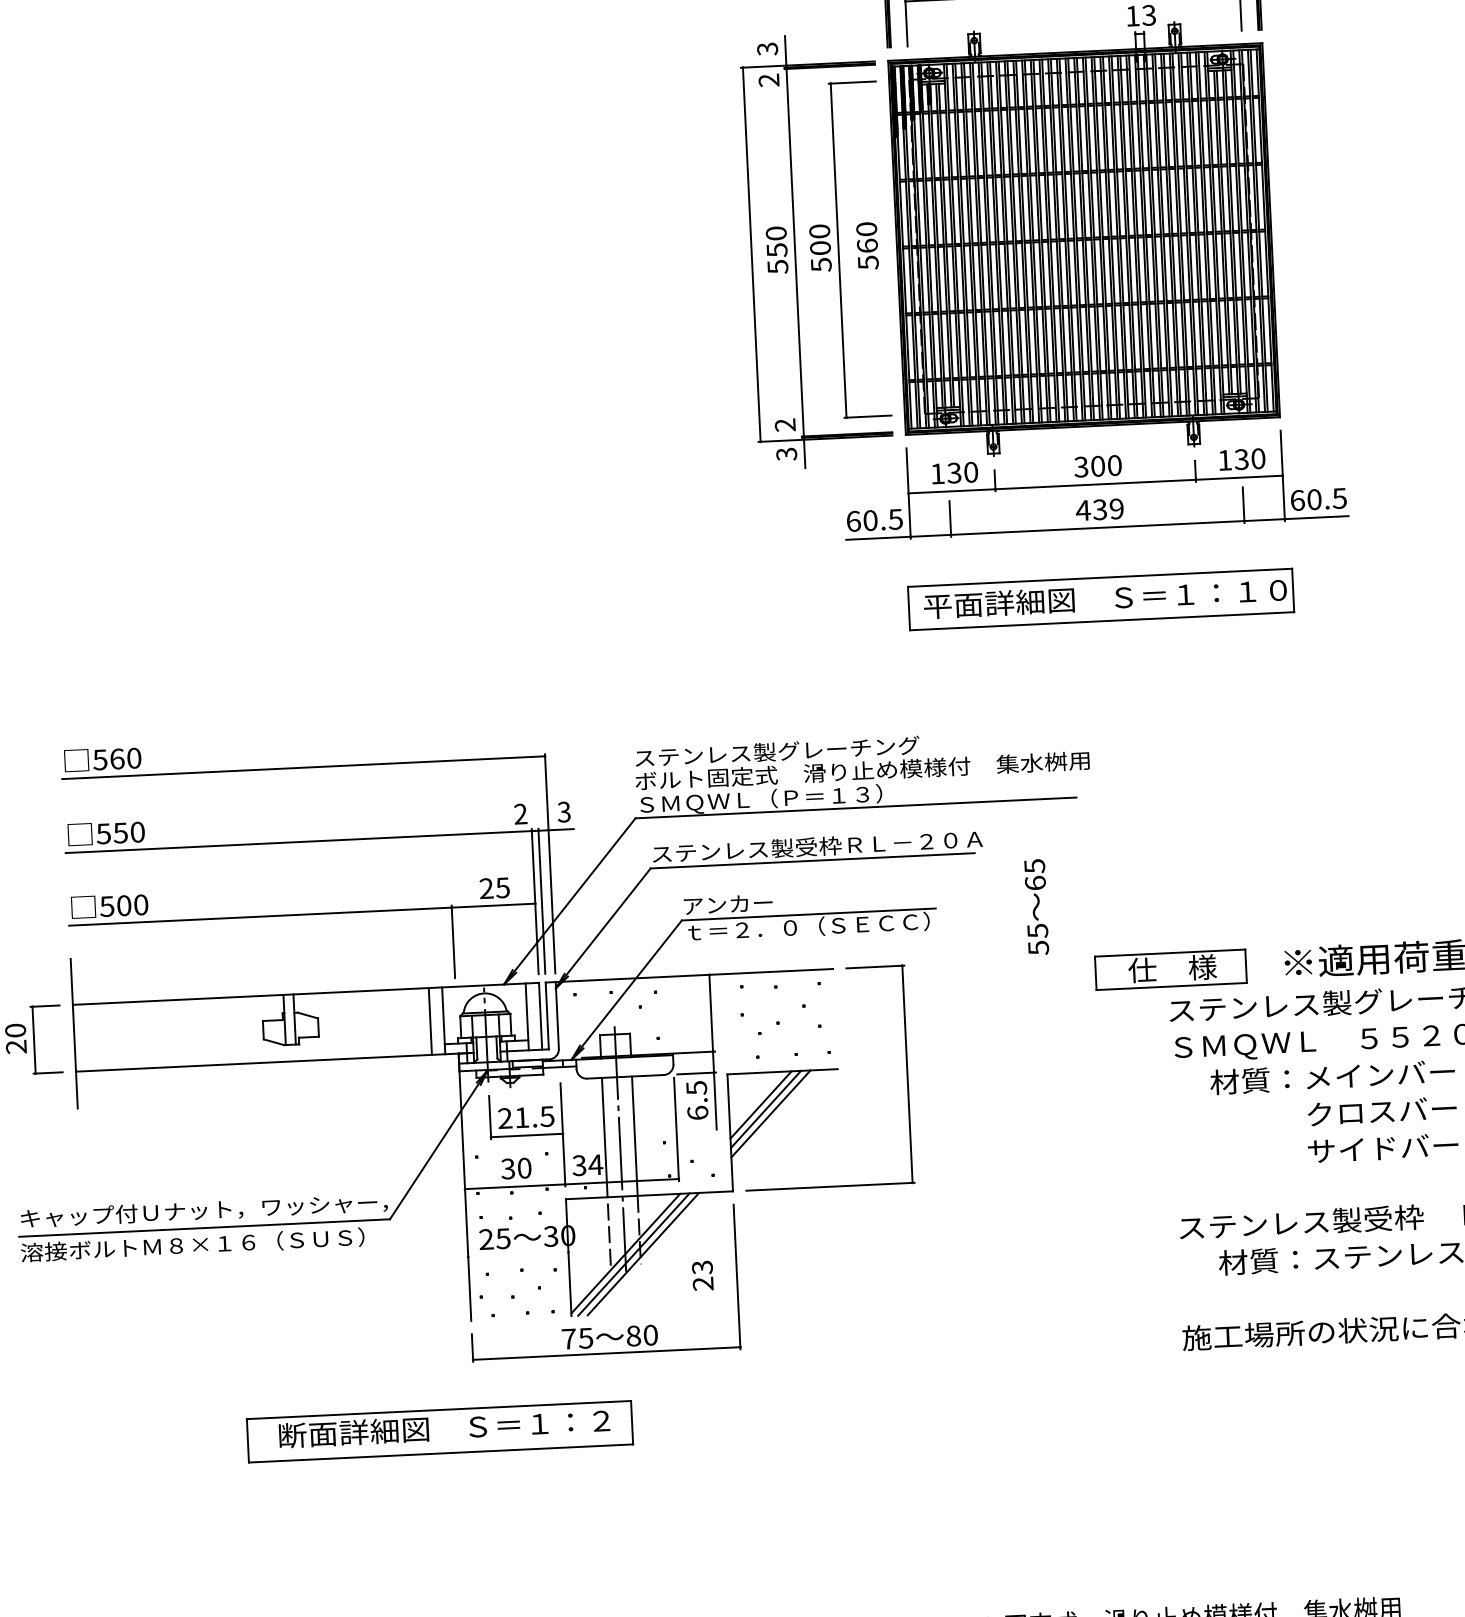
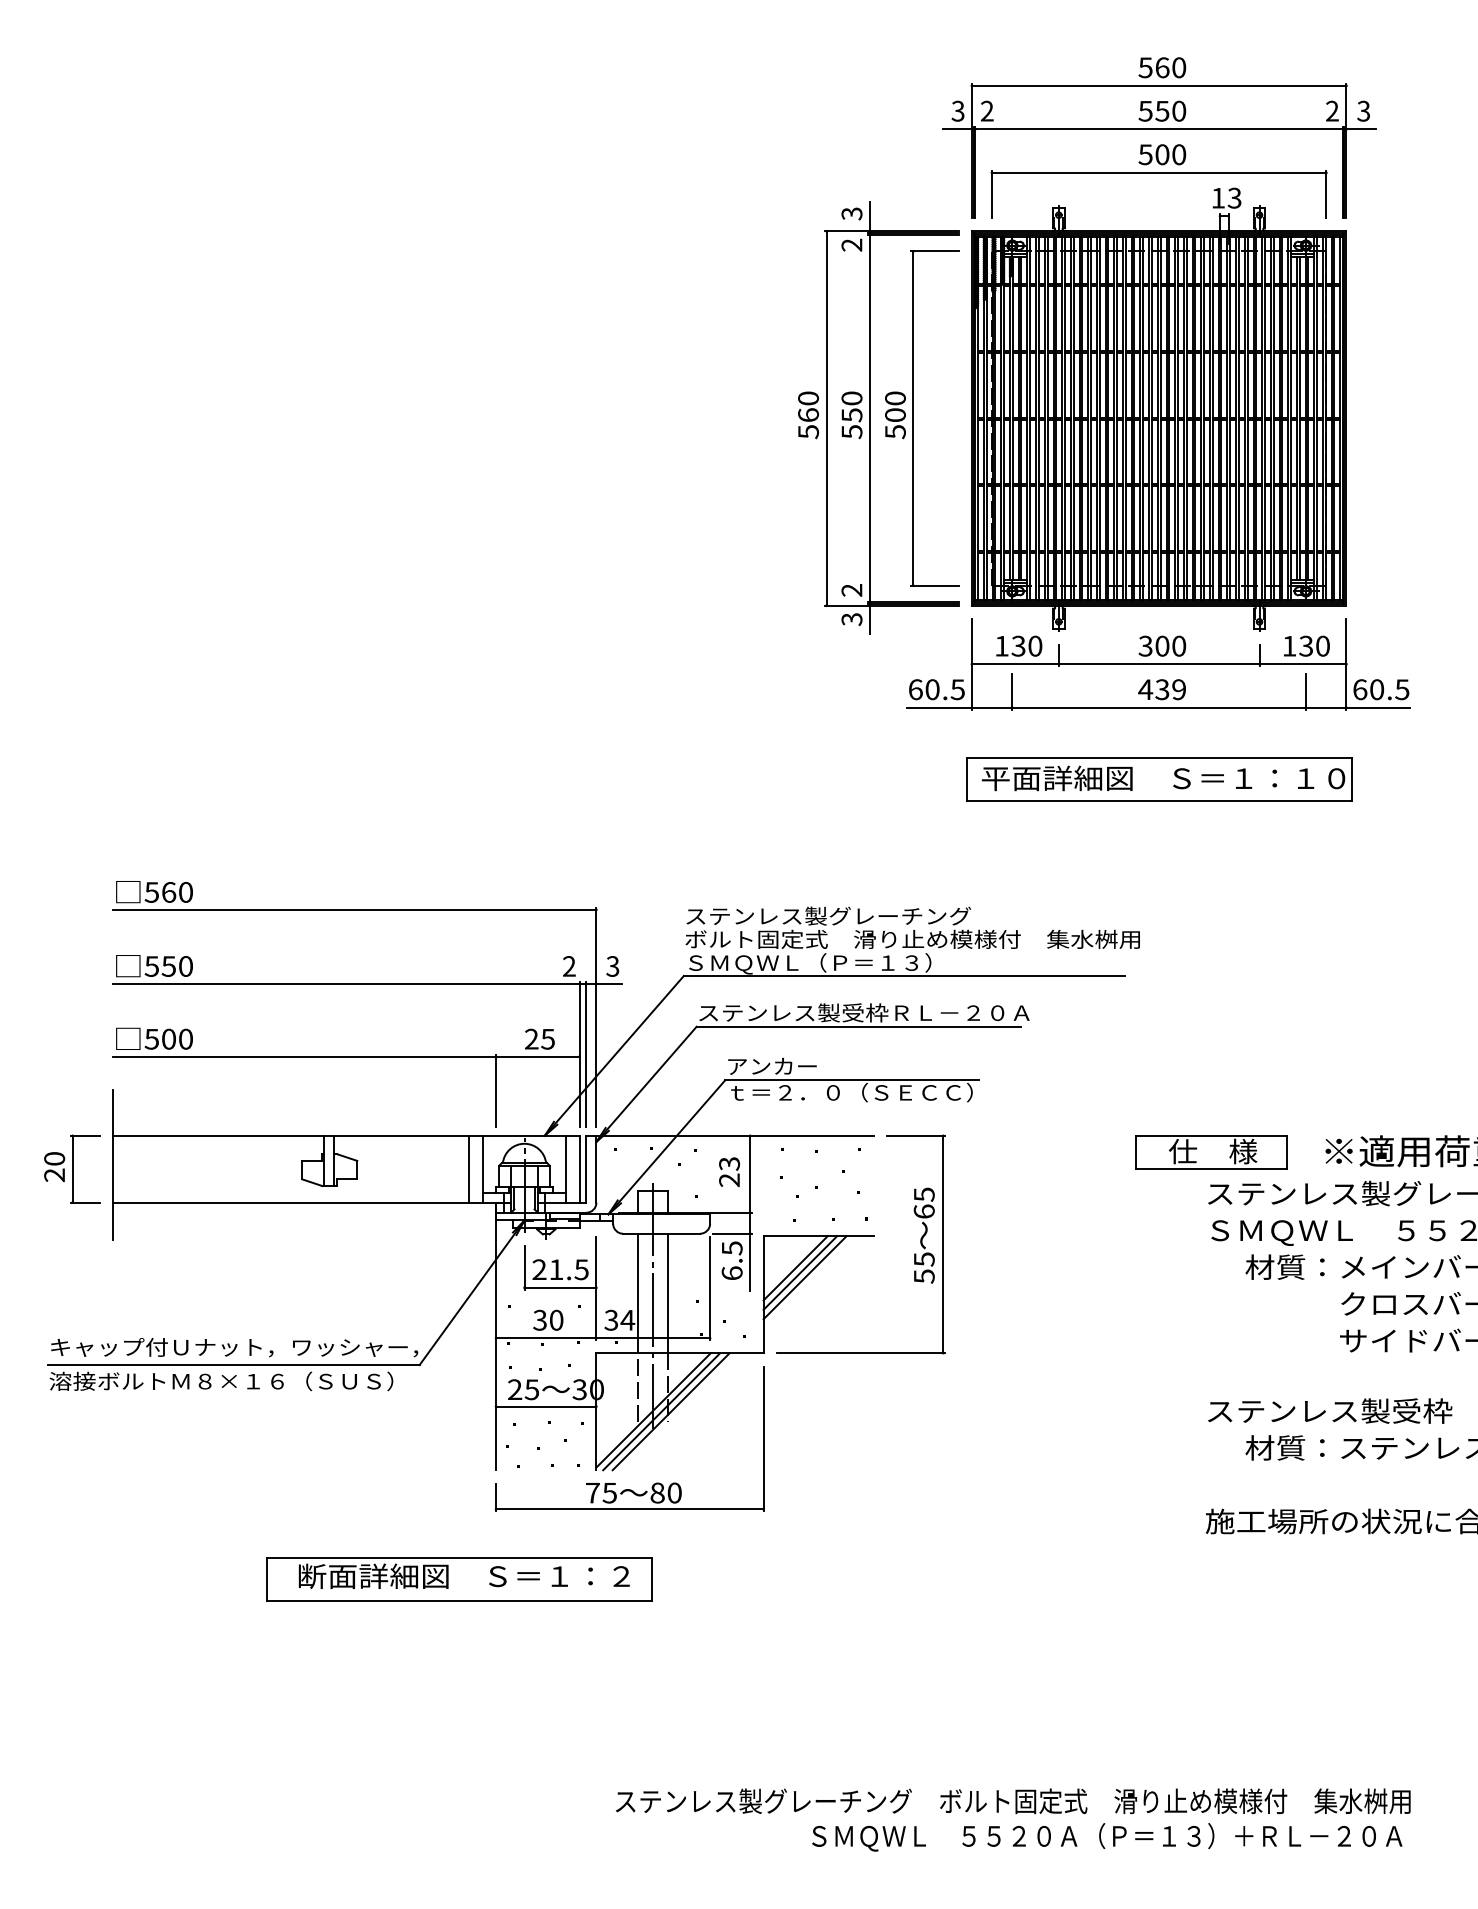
text: (867, 246) -> (808, 415), moved
text: (1035, 907) -> (923, 1235), moved
line: (518, 1254) -> (546, 1406), added
text: (702, 1276) -> (729, 1172), moved

